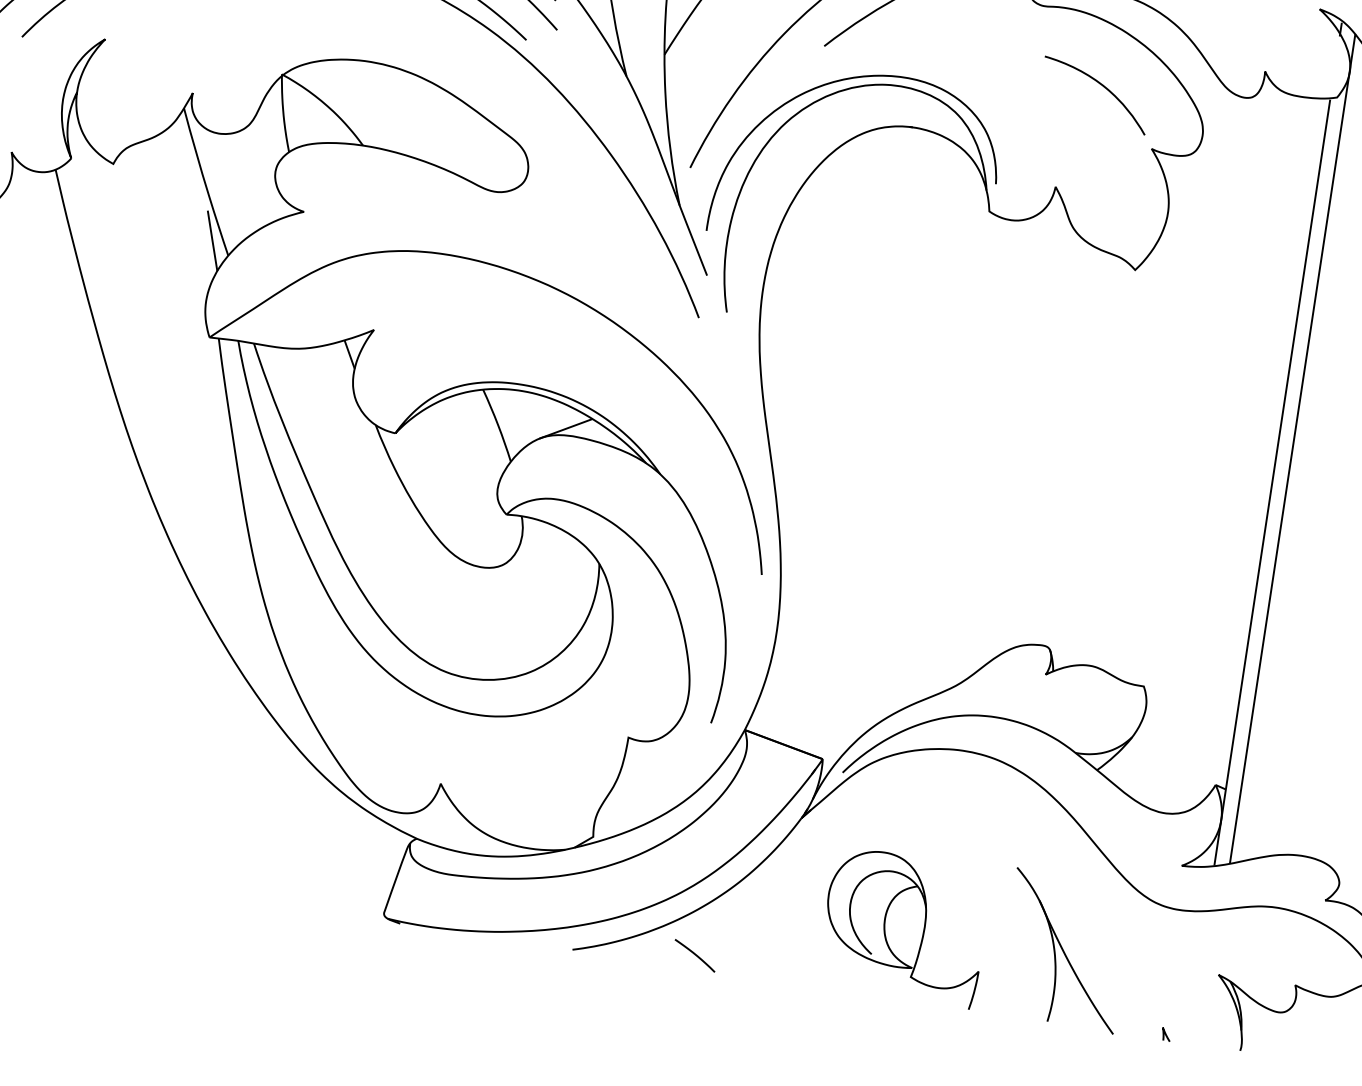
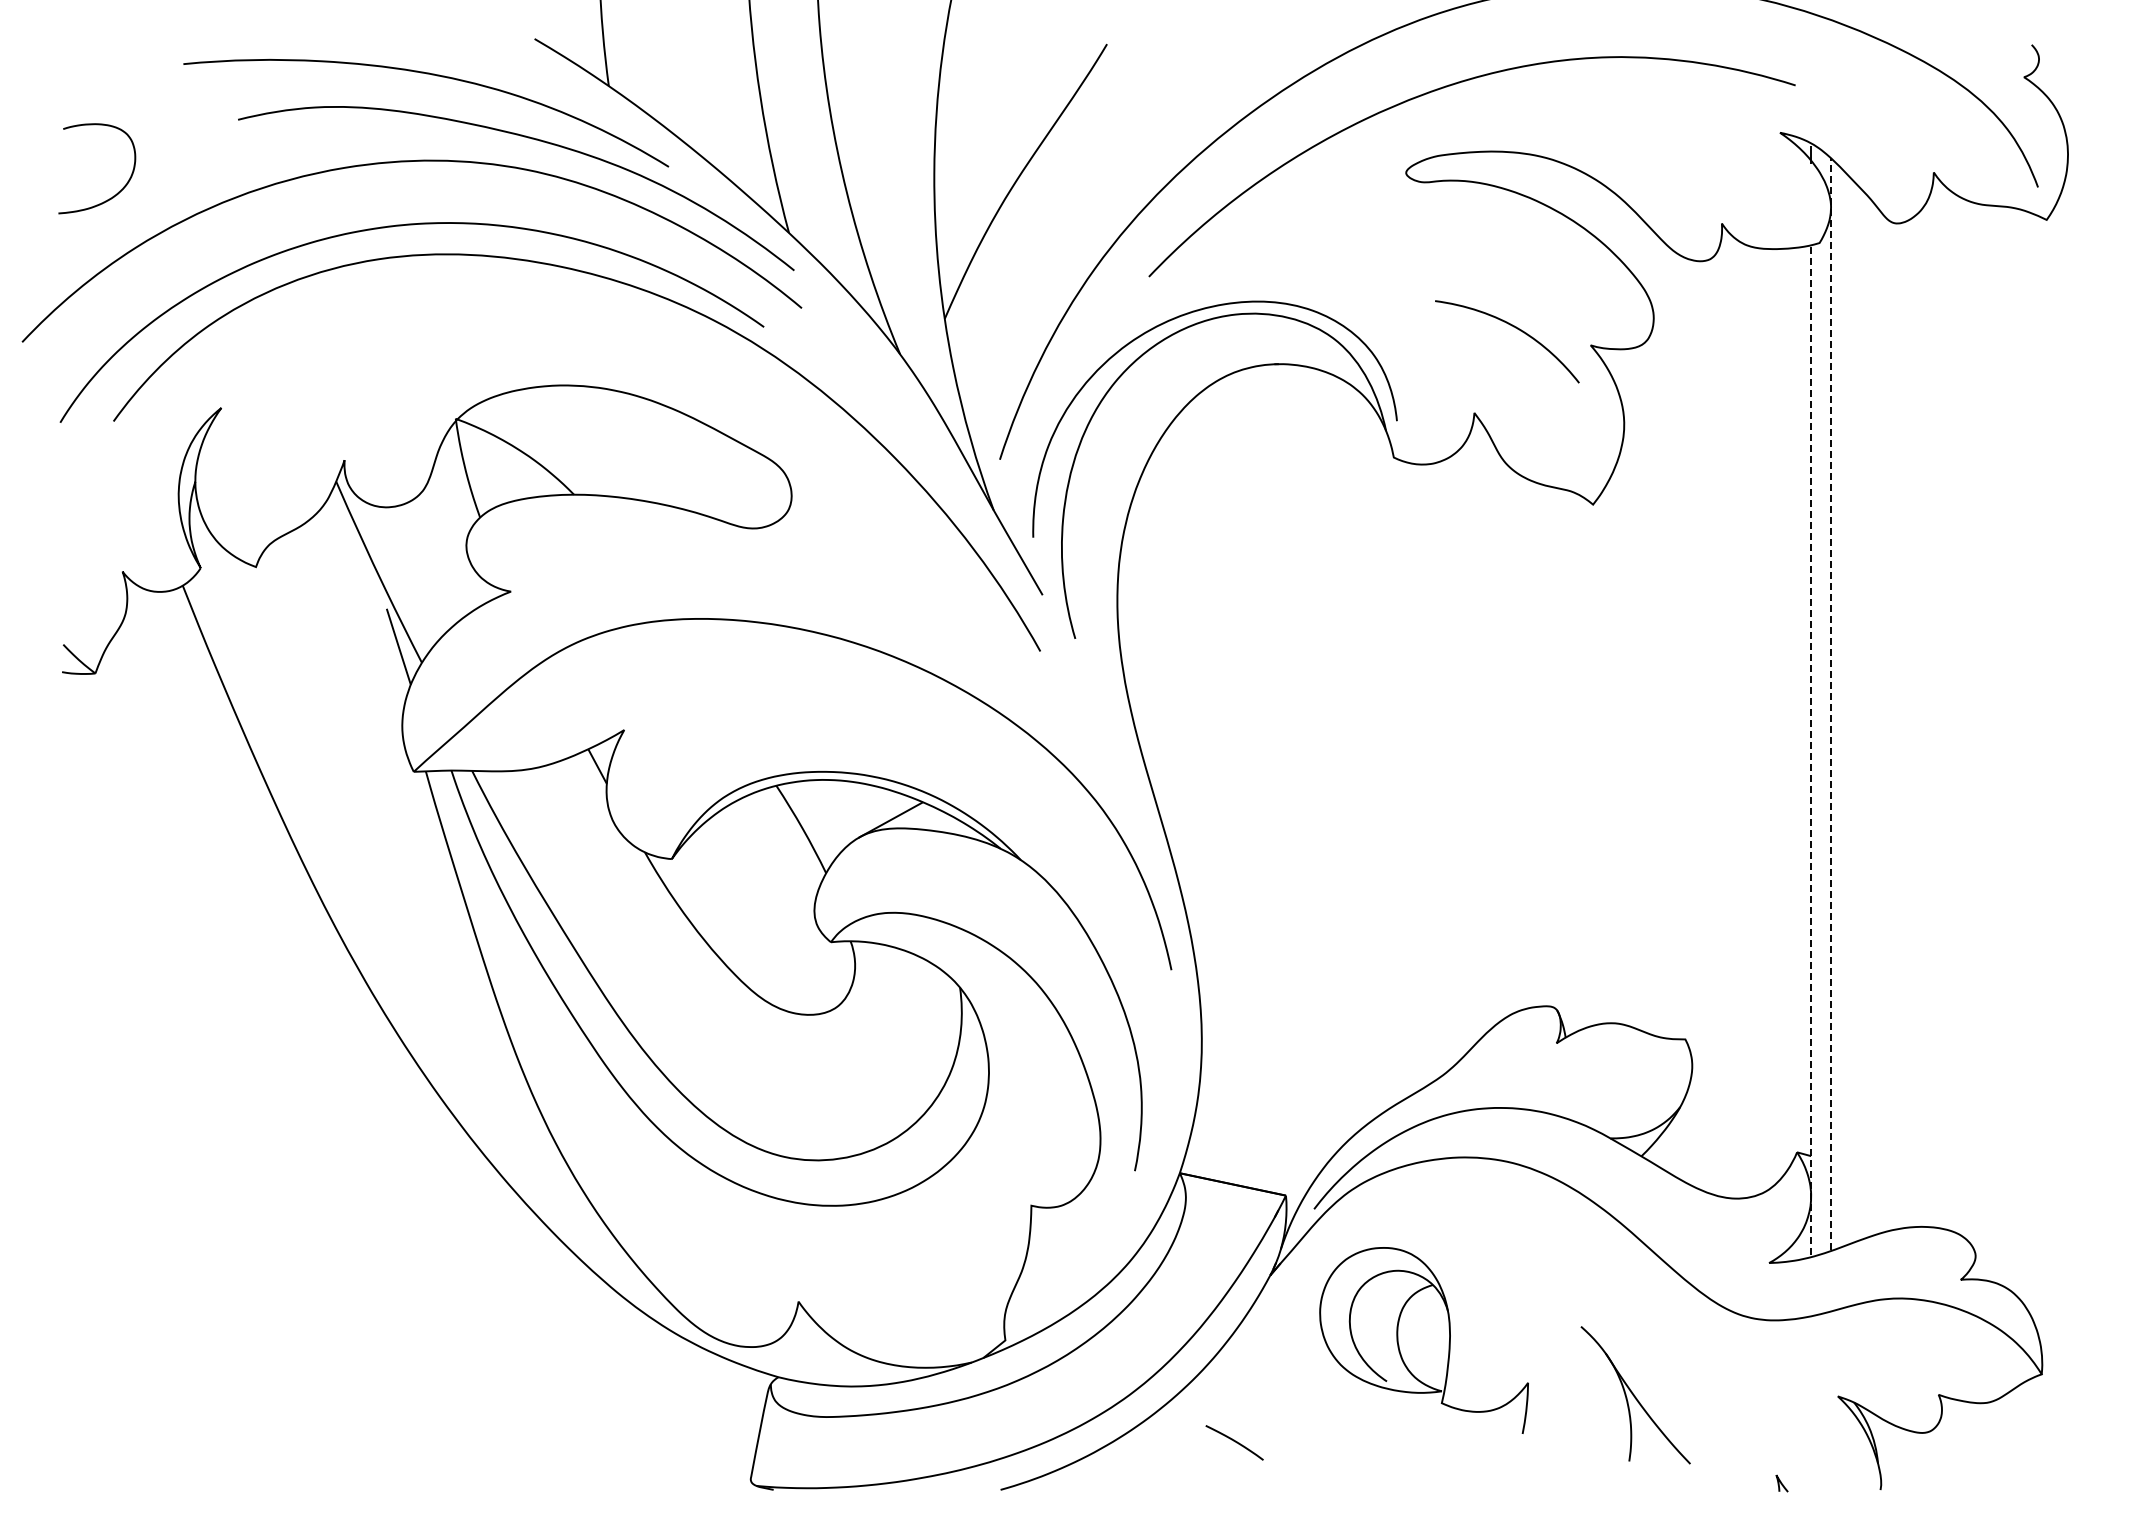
curve: (1101, 85) -> (1513, 327), moved
line: (1292, 448) -> (1830, 703), solid -> dashed
line: (1272, 482) -> (1811, 751), solid -> dashed
part: (885, 928) -> (1399, 1345), moved
part: (1065, 950) -> (1635, 1394), size x0.7
curve: (695, 954) -> (1234, 1441), moved

